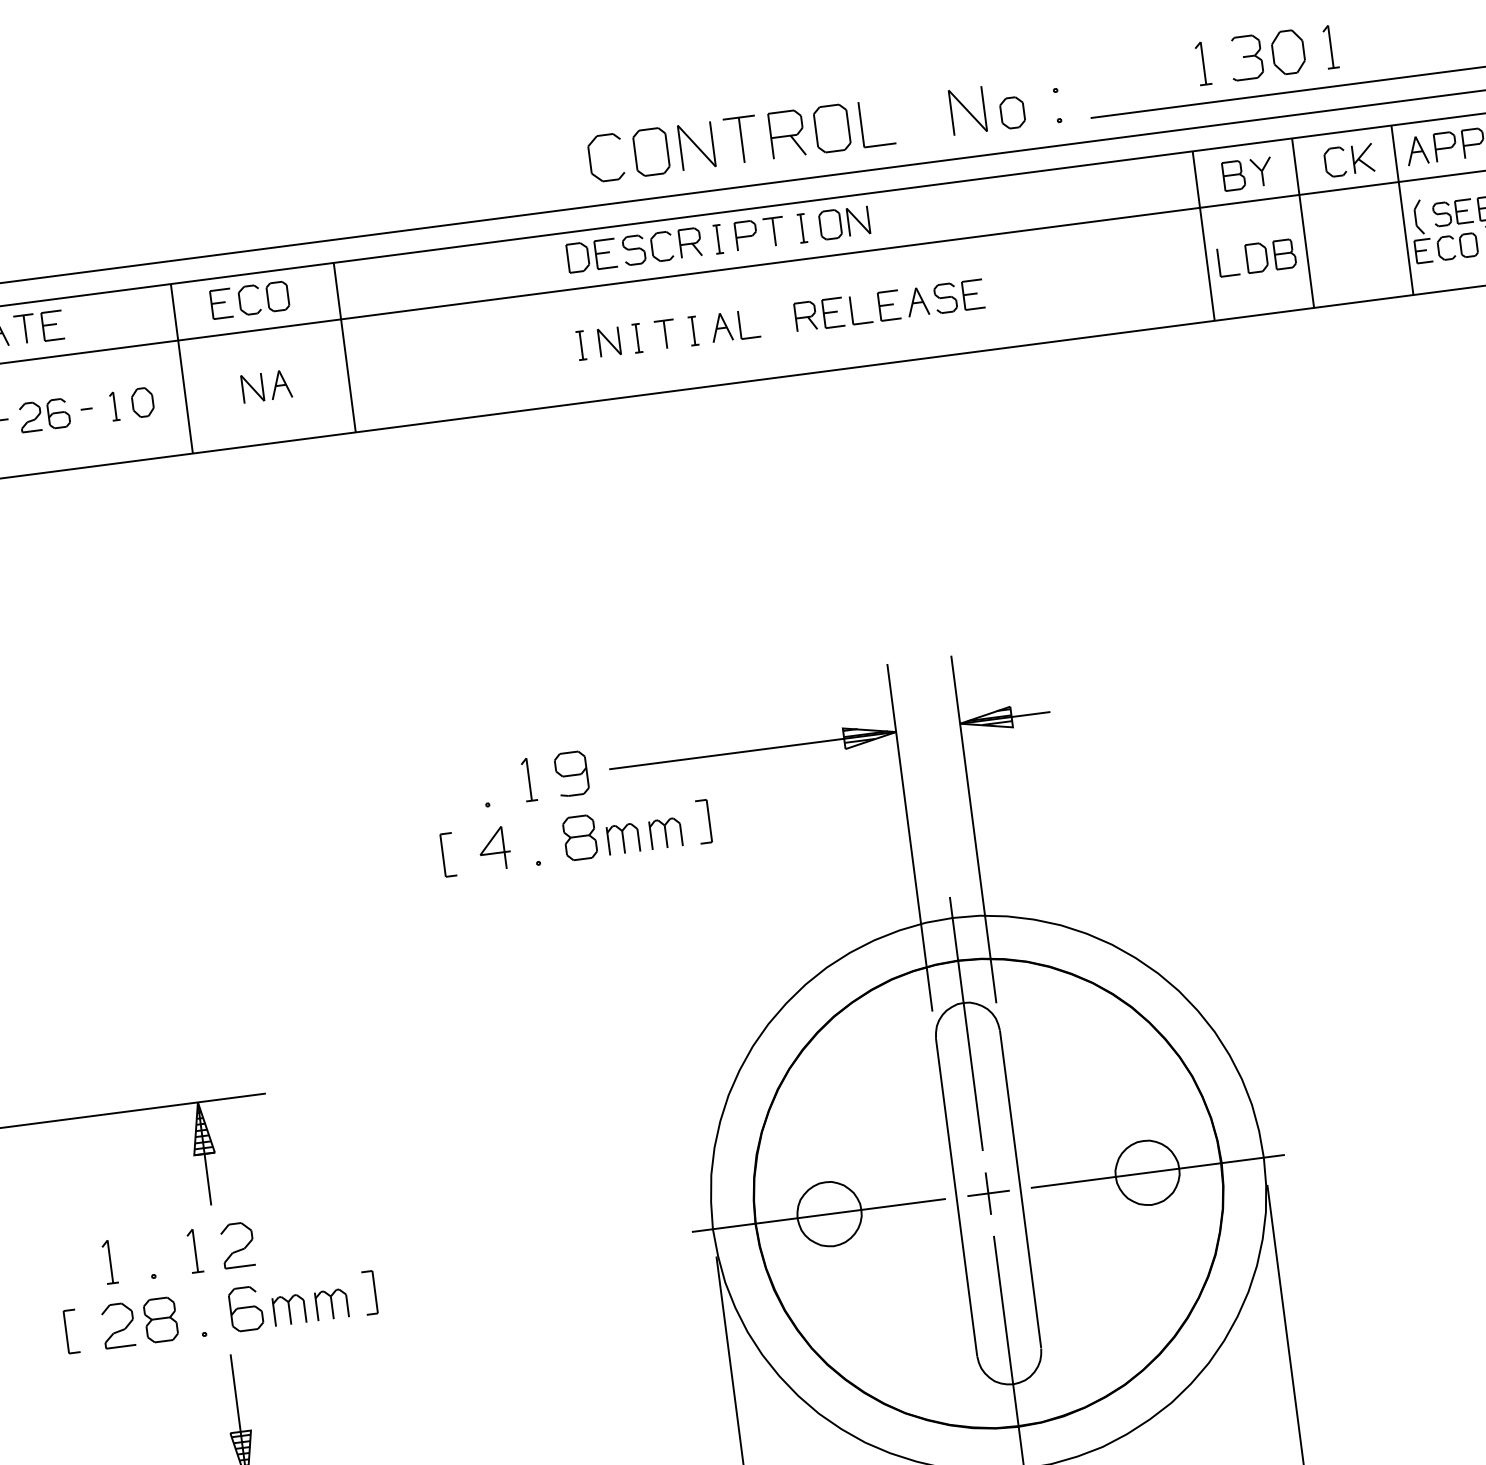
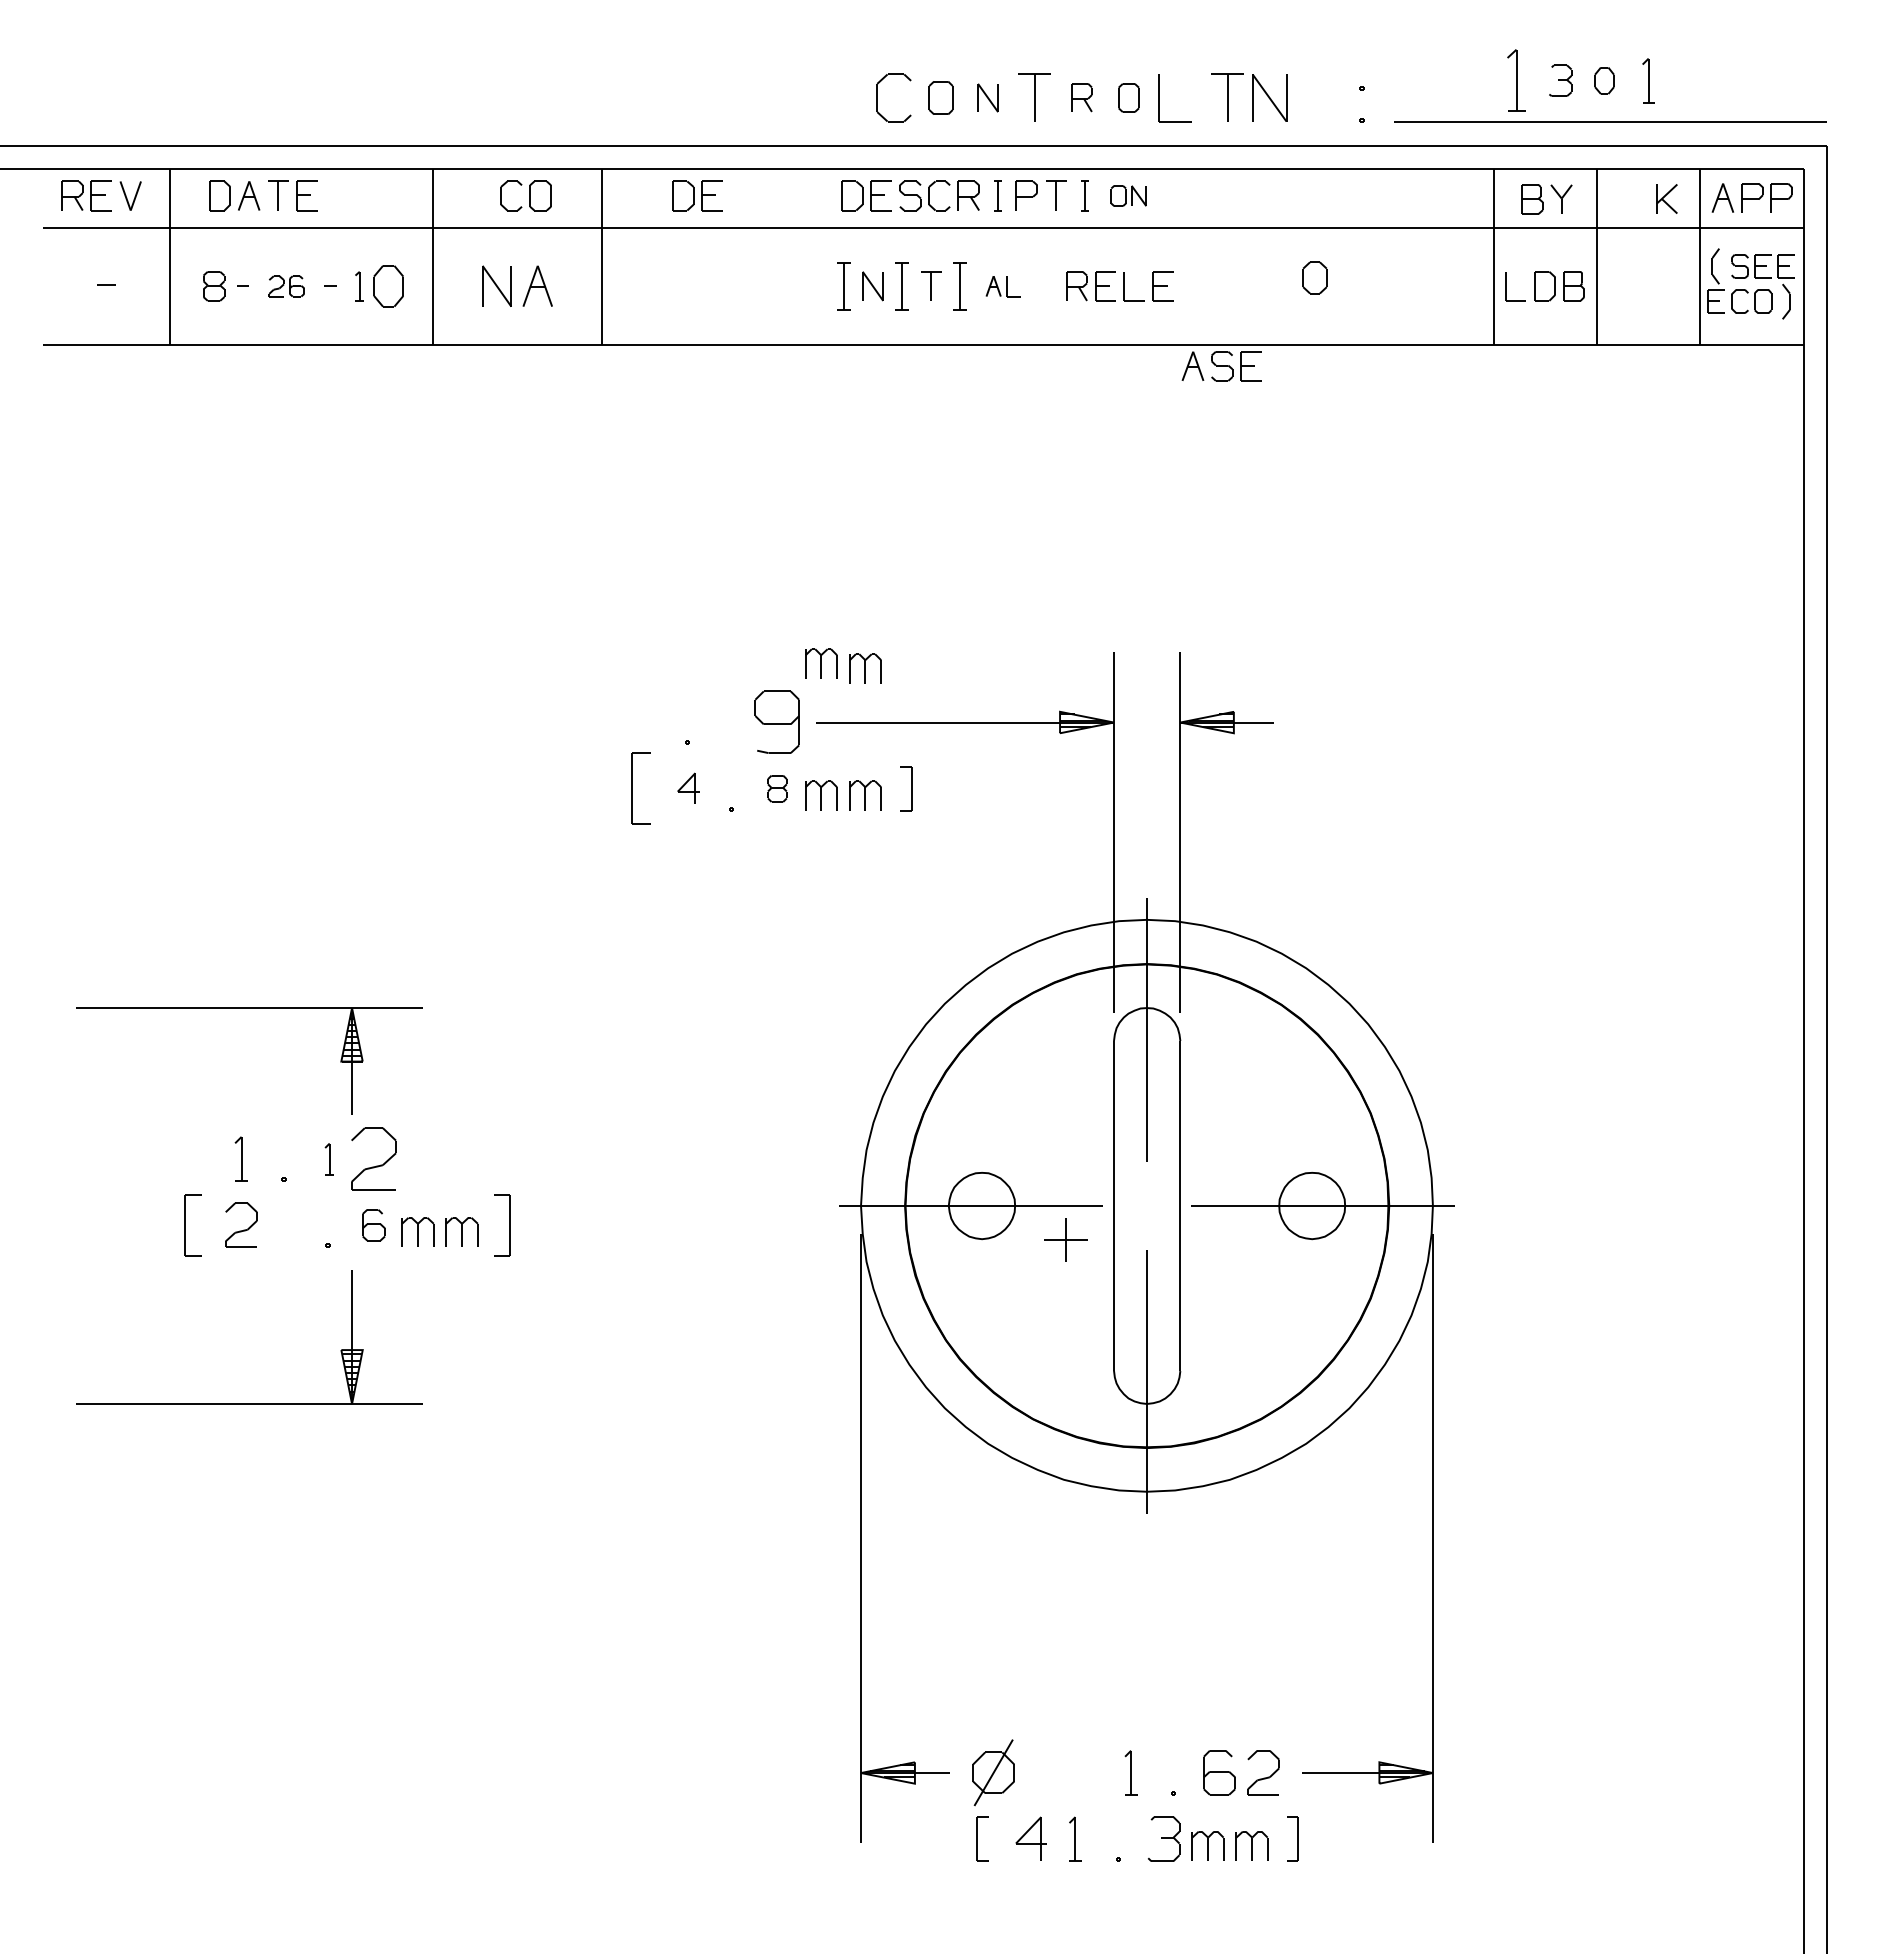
part: (1288, 52) -> (1604, 80), size x0.6
part: (1245, 57) -> (1560, 80), size x0.7
part: (1202, 63) -> (1515, 80), size x1.4
part: (1012, 112) -> (1314, 277), moved
part: (927, 115) -> (1227, 97), added
part: (831, 128) -> (1128, 97), size x0.6
part: (786, 134) -> (1081, 97), size x0.6
part: (696, 145) -> (987, 97), size x0.6
part: (650, 151) -> (940, 97), size x0.7
part: (1326, 162) -> (1628, 198), removed
part: (844, 222) -> (1128, 195), size x0.7
part: (429, 276) -> (697, 195), added
part: (945, 298) -> (1221, 366), moved
part: (220, 303) -> (481, 195), removed
part: (735, 325) -> (1003, 286), size x0.7
part: (693, 331) -> (960, 286), size x1.6
part: (636, 338) -> (901, 286), size x1.6
part: (581, 345) -> (843, 286), size x1.6
part: (266, 386) -> (516, 286), size x1.4
part: (142, 402) -> (388, 286), size x1.4
part: (44, 415) -> (286, 286), size x0.7
part: (607, 711) -> (821, 663), added
part: (650, 711) -> (865, 668), added
part: (572, 774) -> (777, 722), size x1.4
part: (528, 778) -> (732, 721), removed
part: (580, 837) -> (777, 788), size x0.6
part: (494, 848) -> (688, 788), size x0.7
part: (448, 854) -> (640, 788), size x1.6
part: (987, 1193) -> (1065, 1239), moved
part: (237, 1244) -> (373, 1158), size x1.4
part: (195, 1250) -> (329, 1158), size x0.7
part: (369, 1292) -> (502, 1224), size x1.4
part: (245, 1308) -> (373, 1224), size x0.7
part: (160, 1319) -> (285, 1224), removed
part: (71, 1330) -> (192, 1224), size x1.4

